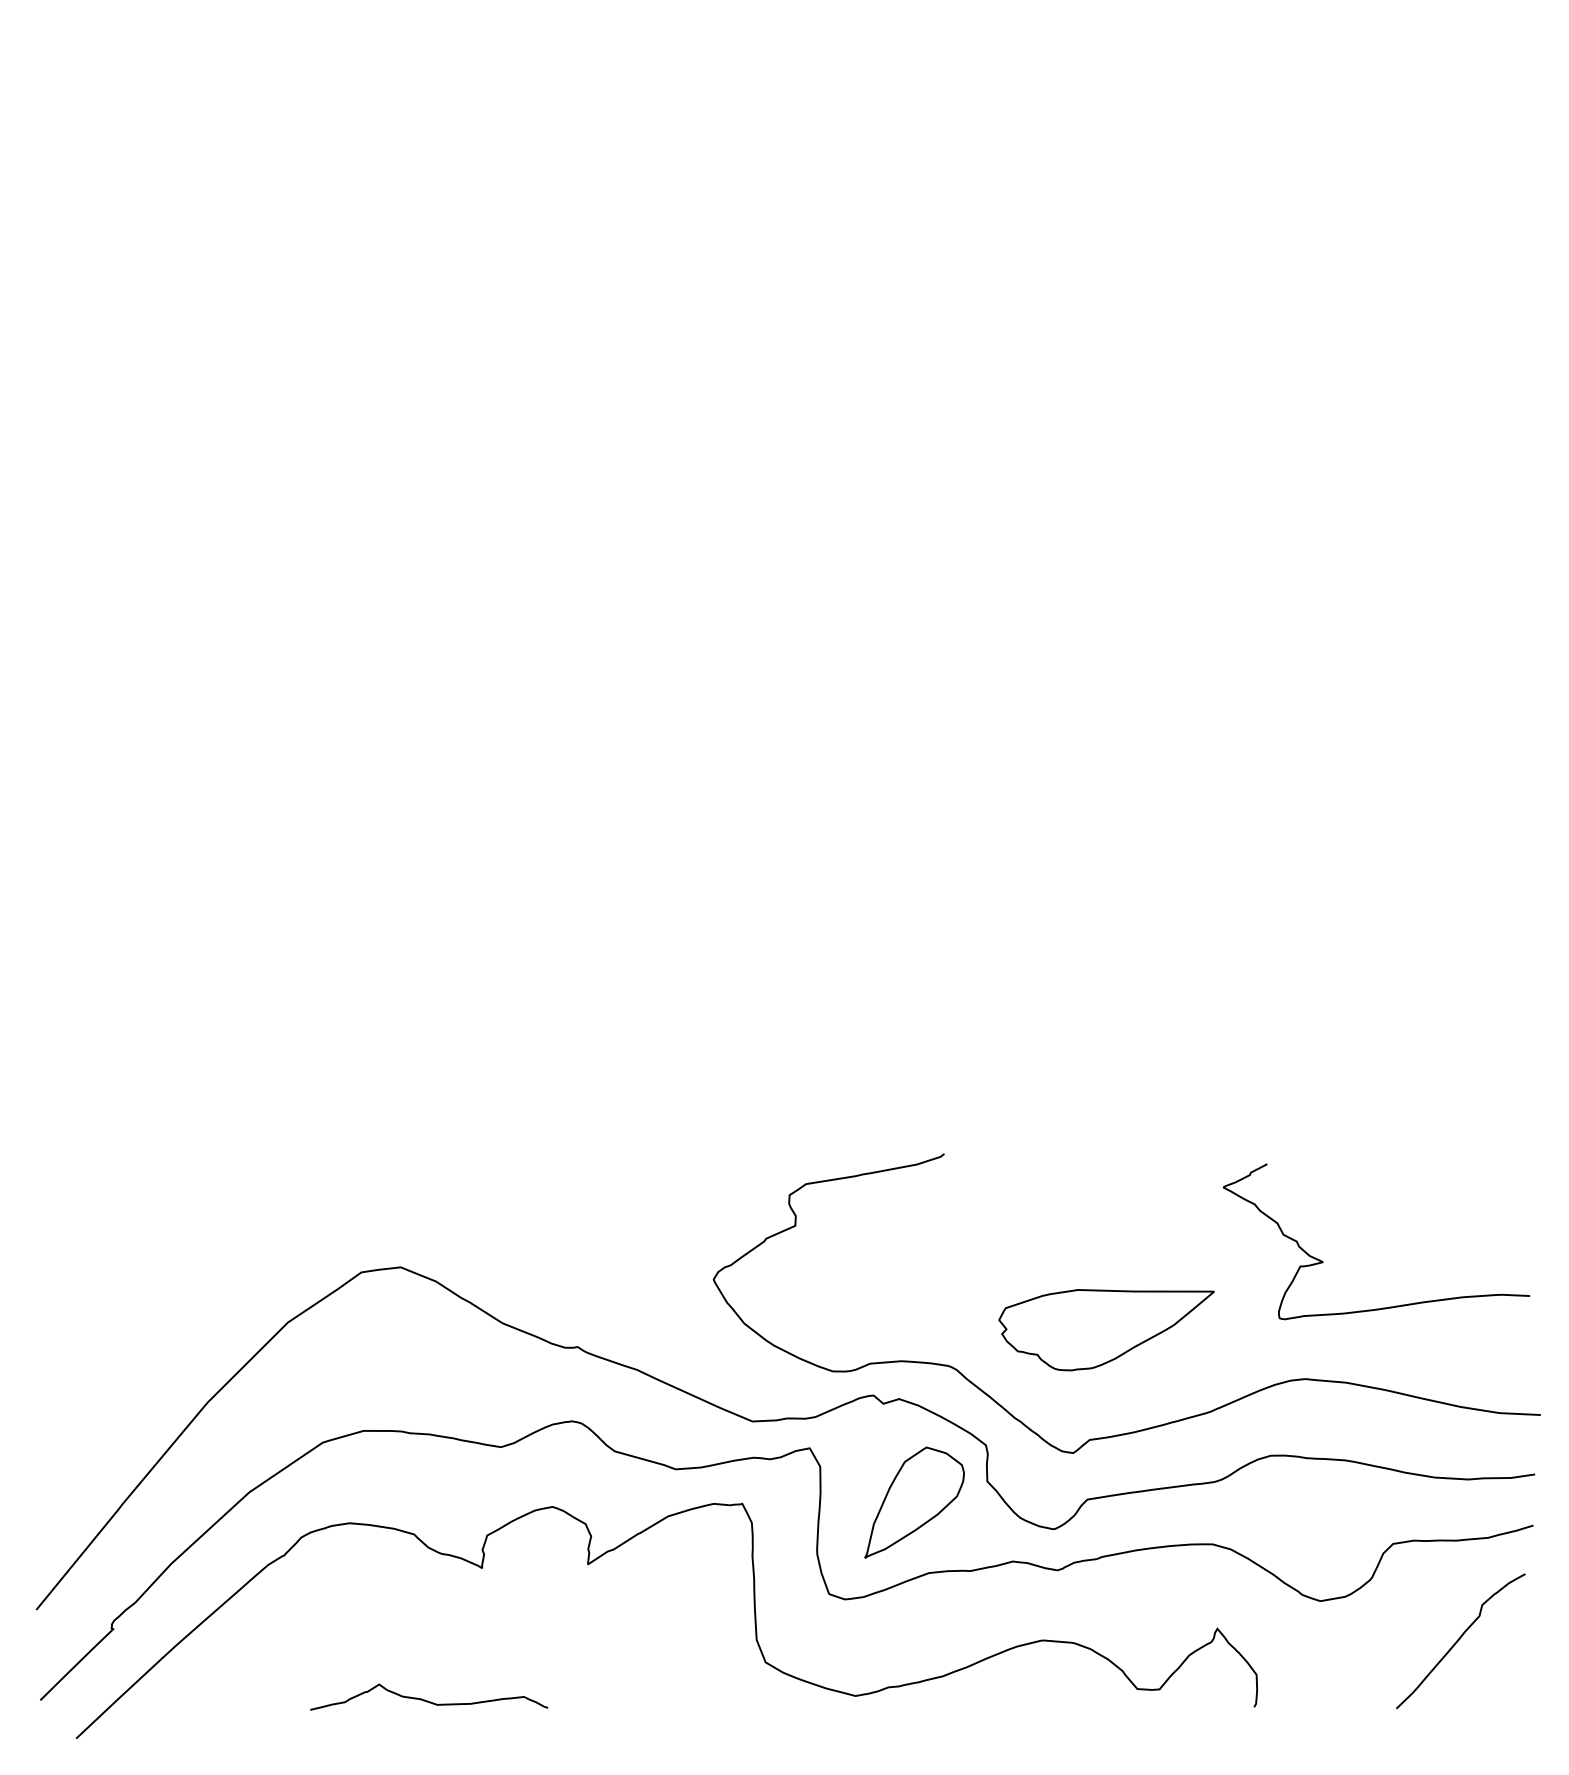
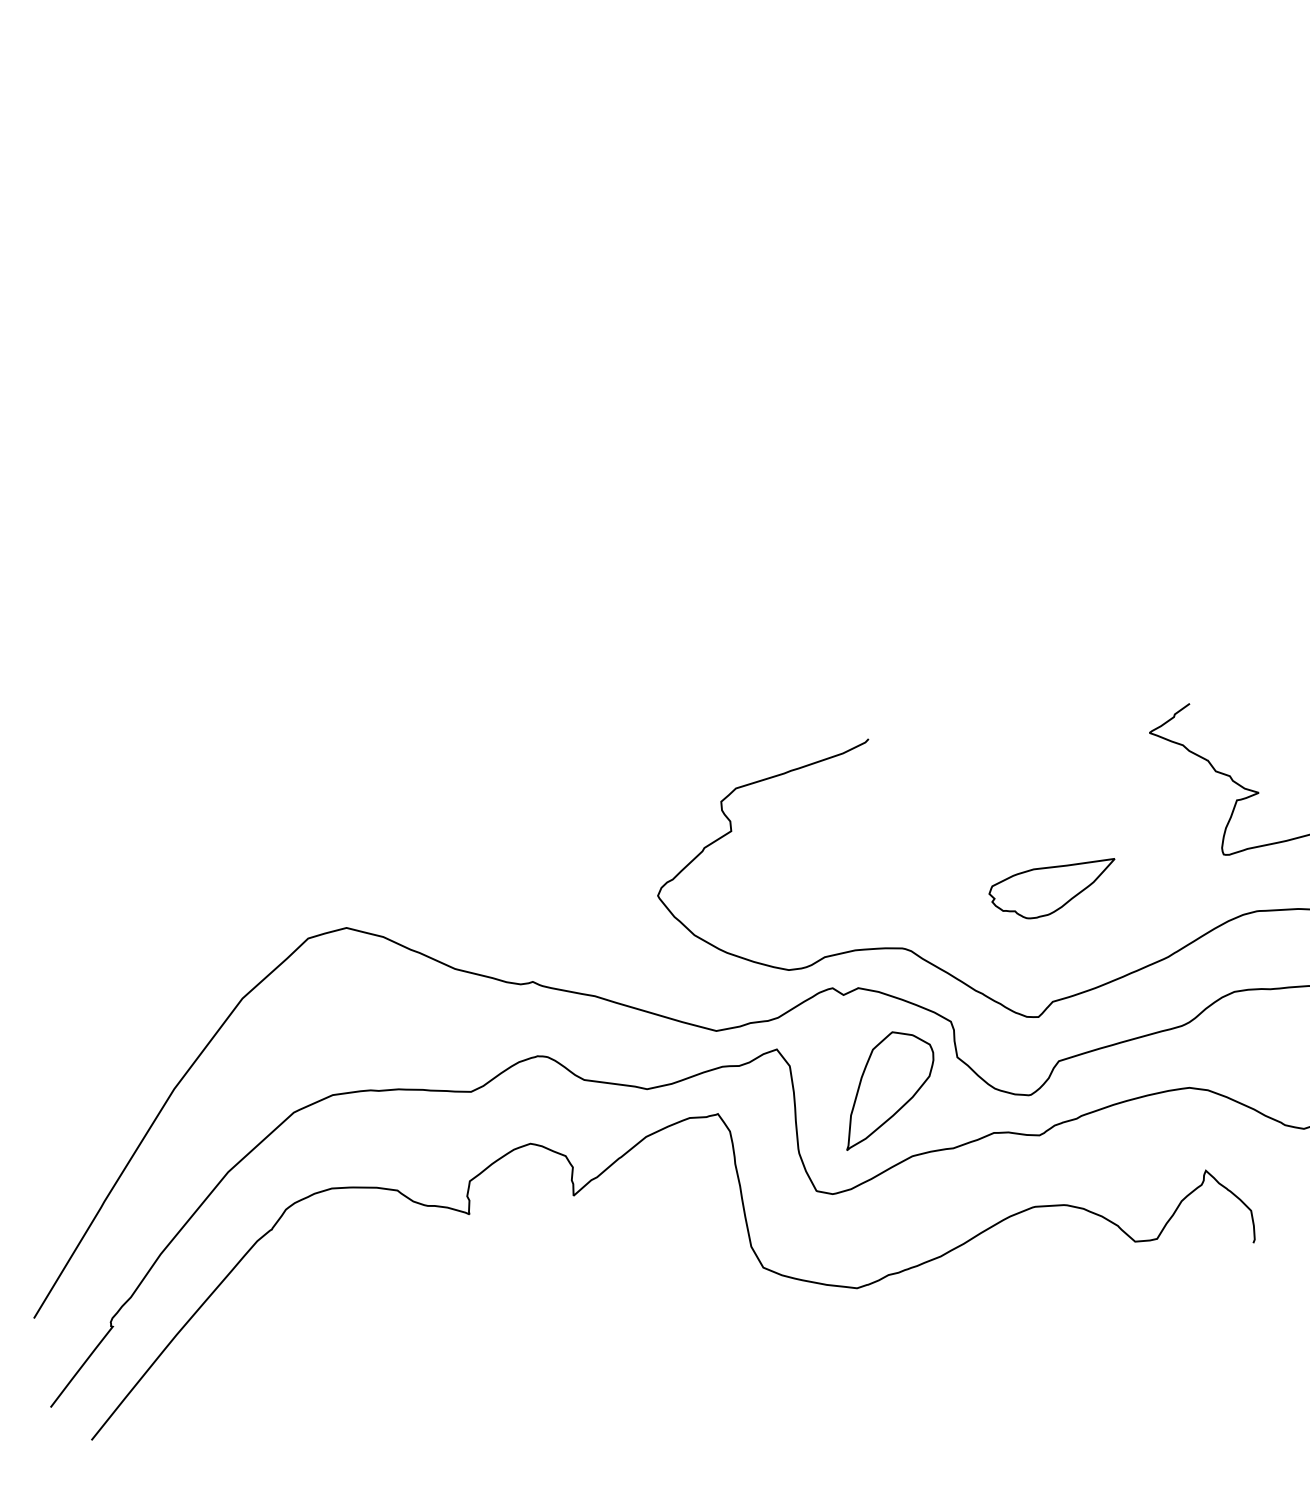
part: (1106, 1330) -> (1054, 891), size x0.6
curve: (428, 1700) -> (434, 1352), removed

